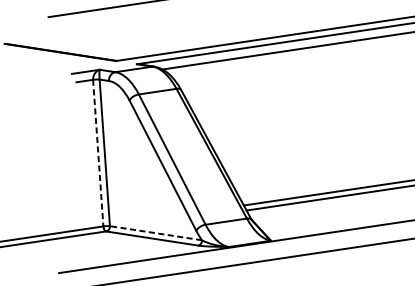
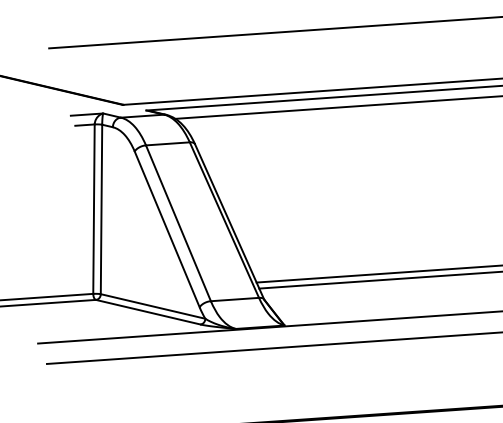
line: (97, 153) -> (93, 209), dashed -> solid
line: (156, 233) -> (153, 306), dashed -> solid

